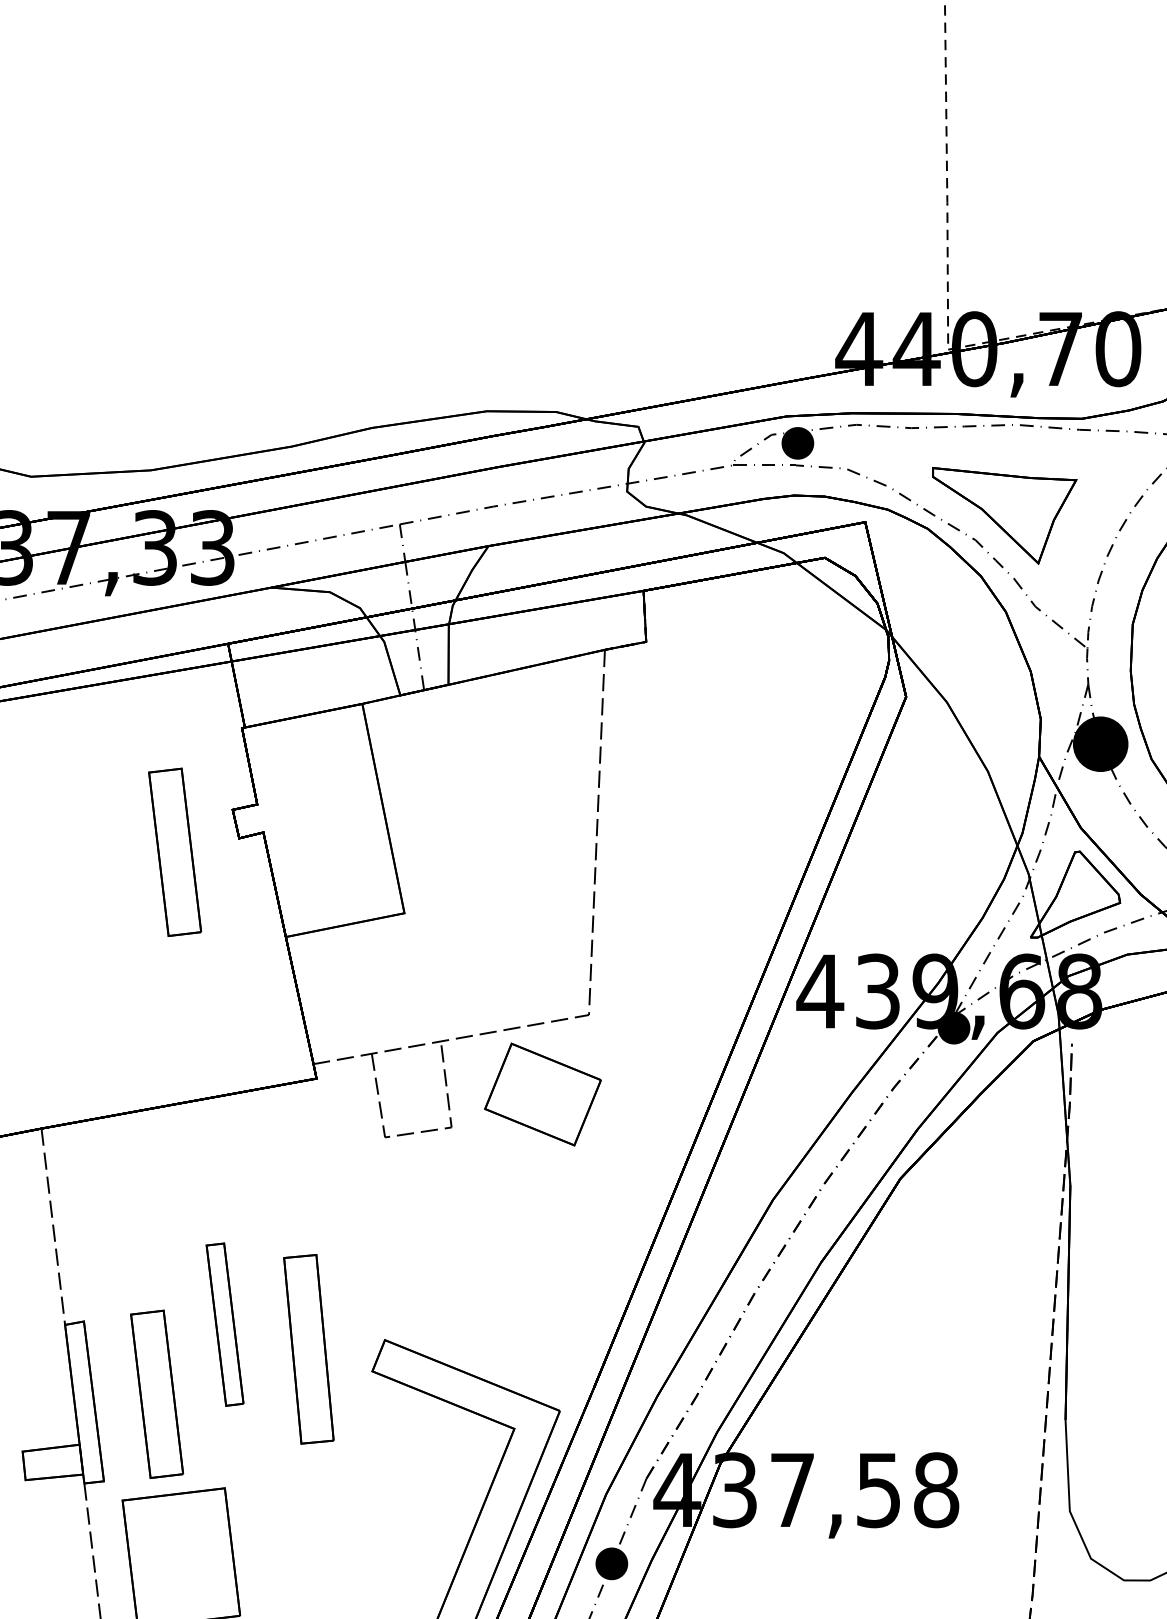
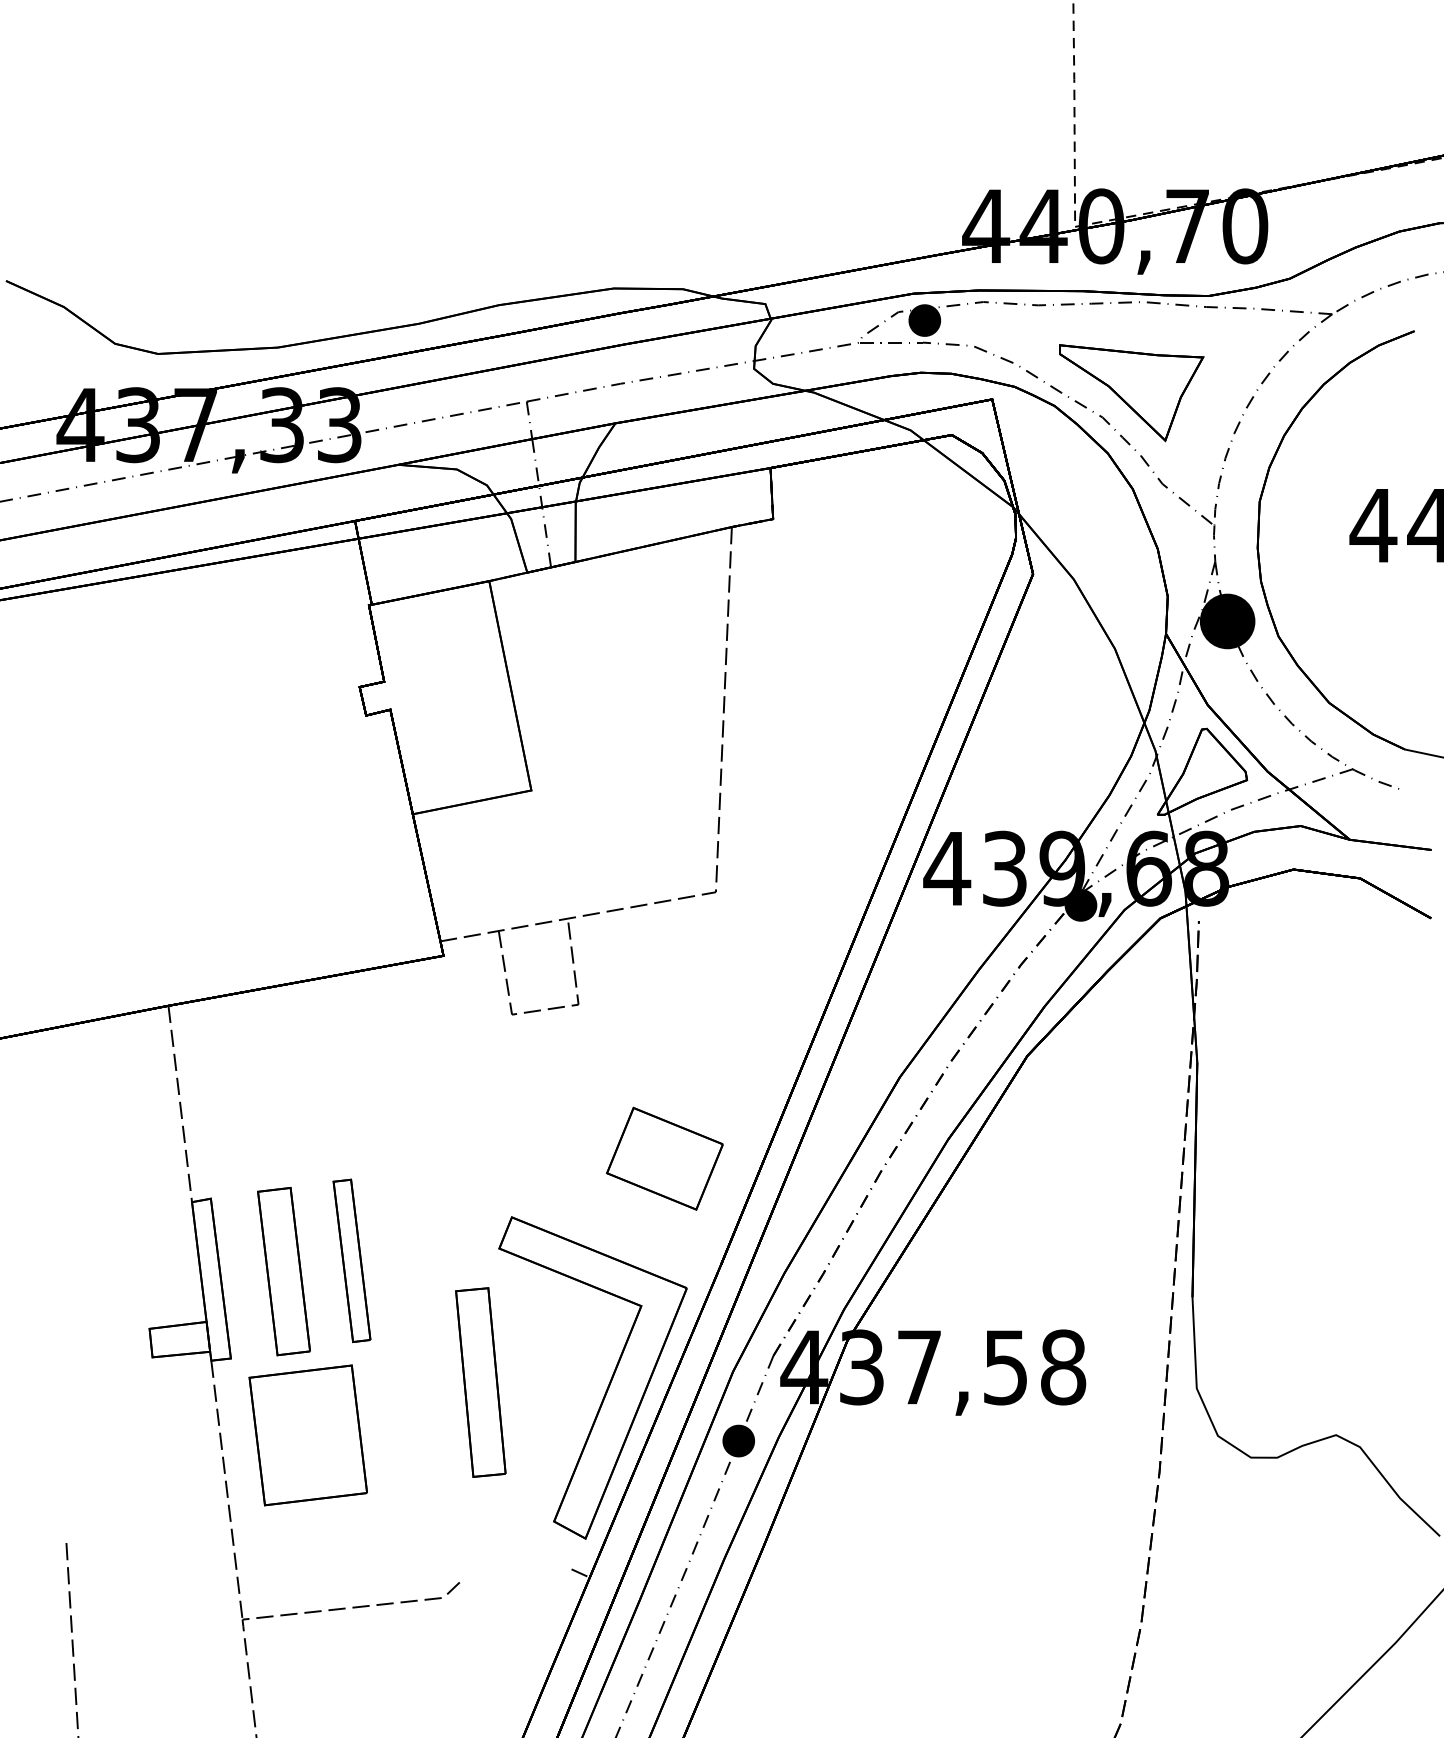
part: (174, 852) -> (301, 729), removed
part: (542, 1094) -> (664, 1158), moved
part: (224, 1324) -> (351, 1260), moved
part: (308, 1349) -> (480, 1382), moved

